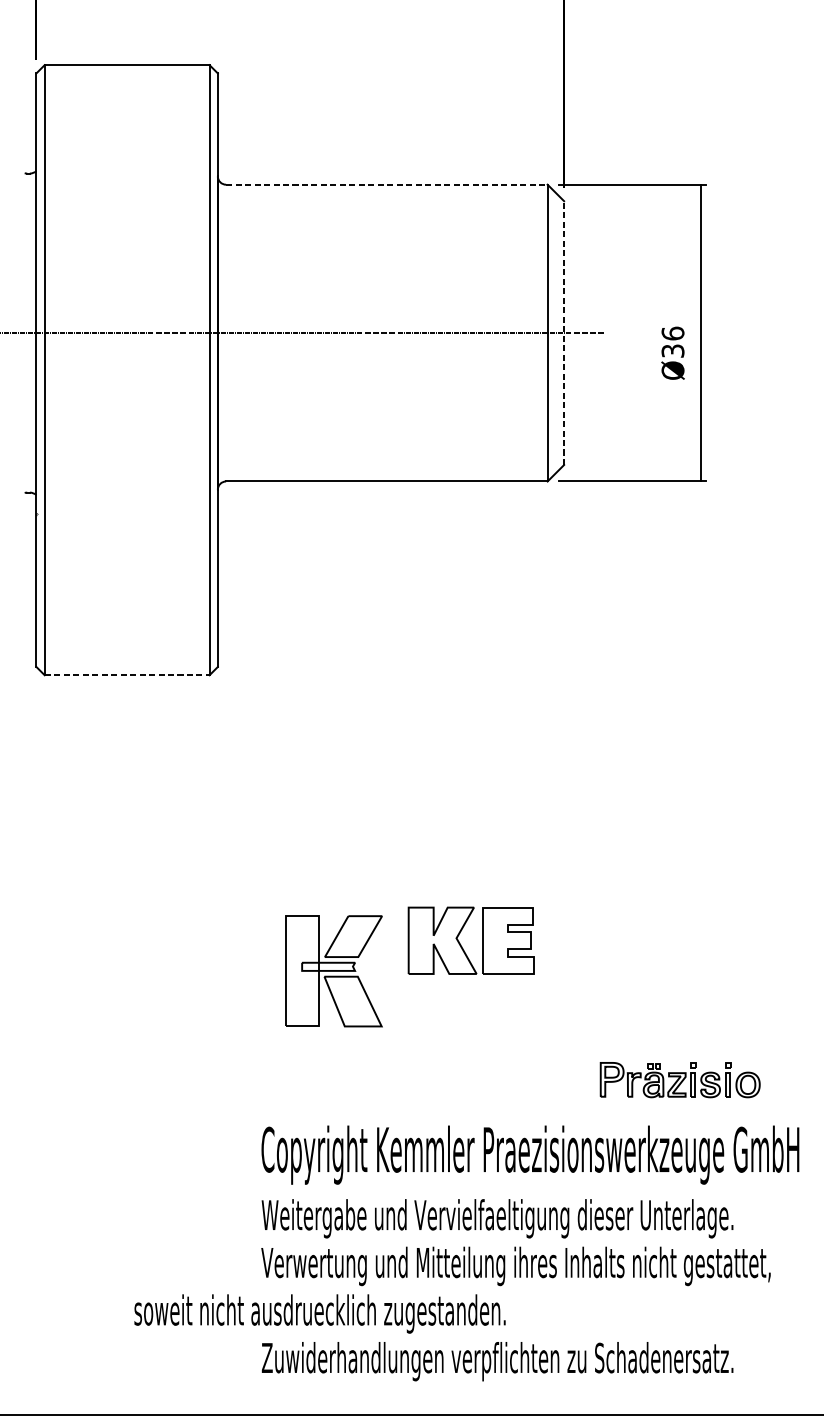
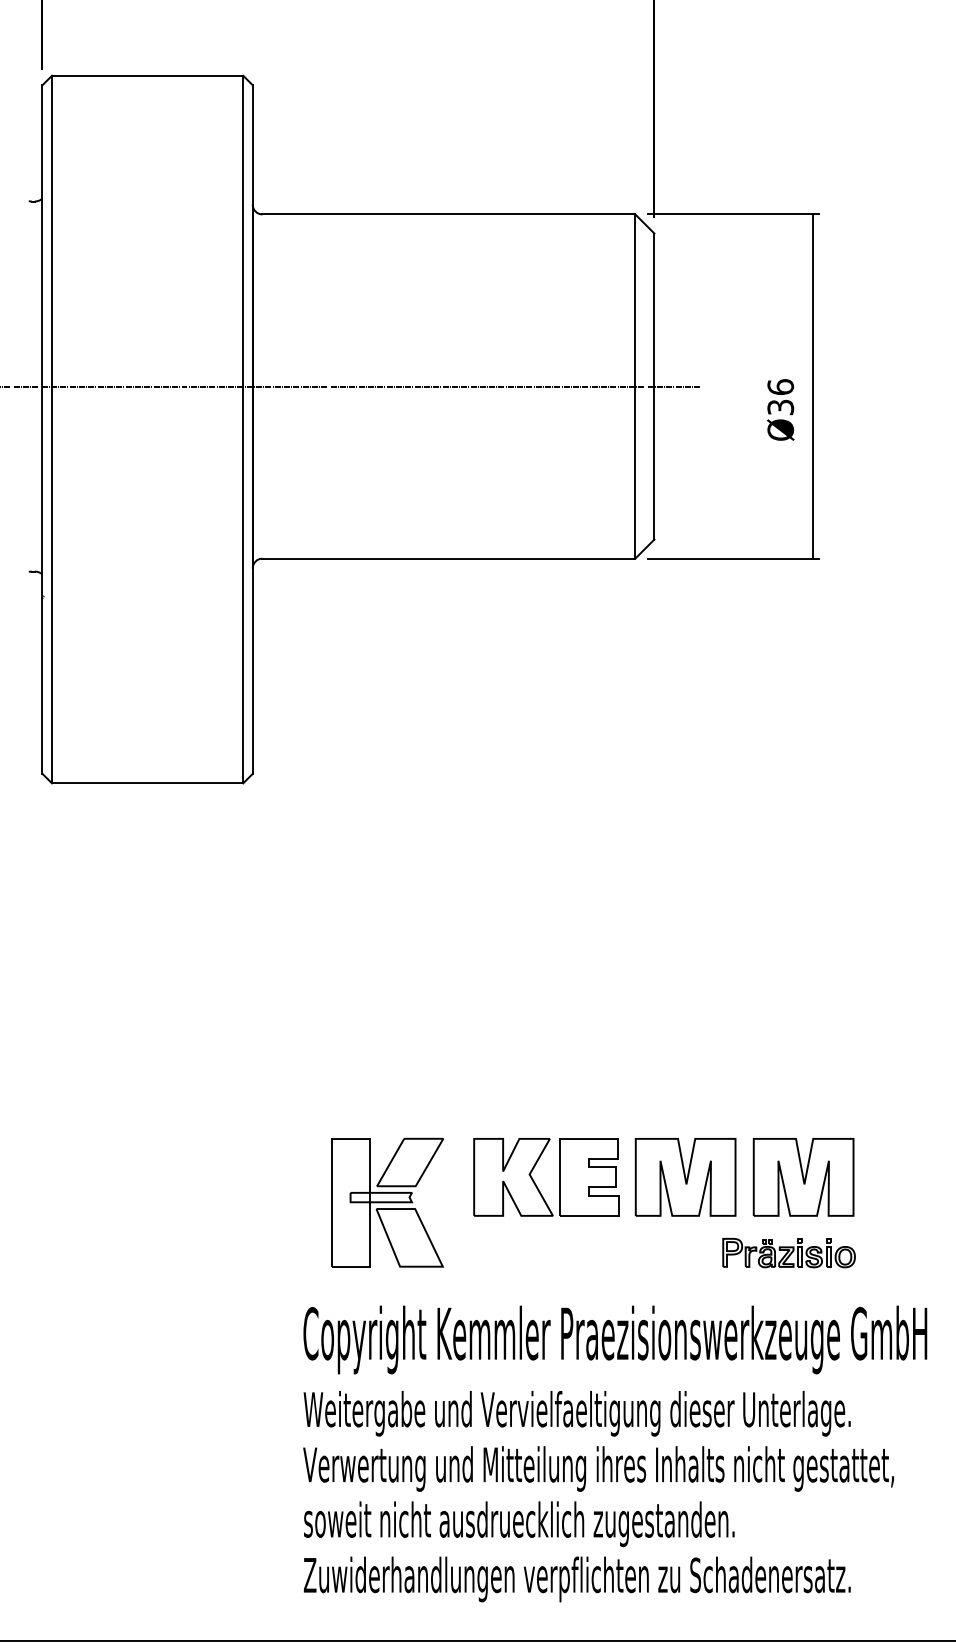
line: (387, 184) -> (449, 214), dashed -> solid
line: (564, 333) -> (654, 386), dashed -> solid
line: (127, 675) -> (147, 783), dashed -> solid
part: (461, 945) -> (535, 1182), moved
part: (333, 971) -> (387, 1202), moved
part: (590, 1015) -> (685, 1177), added
part: (692, 1015) -> (803, 1177), added
part: (679, 1080) -> (788, 1253), size x0.71
text: (320, 1314) -> (519, 1524), moved

